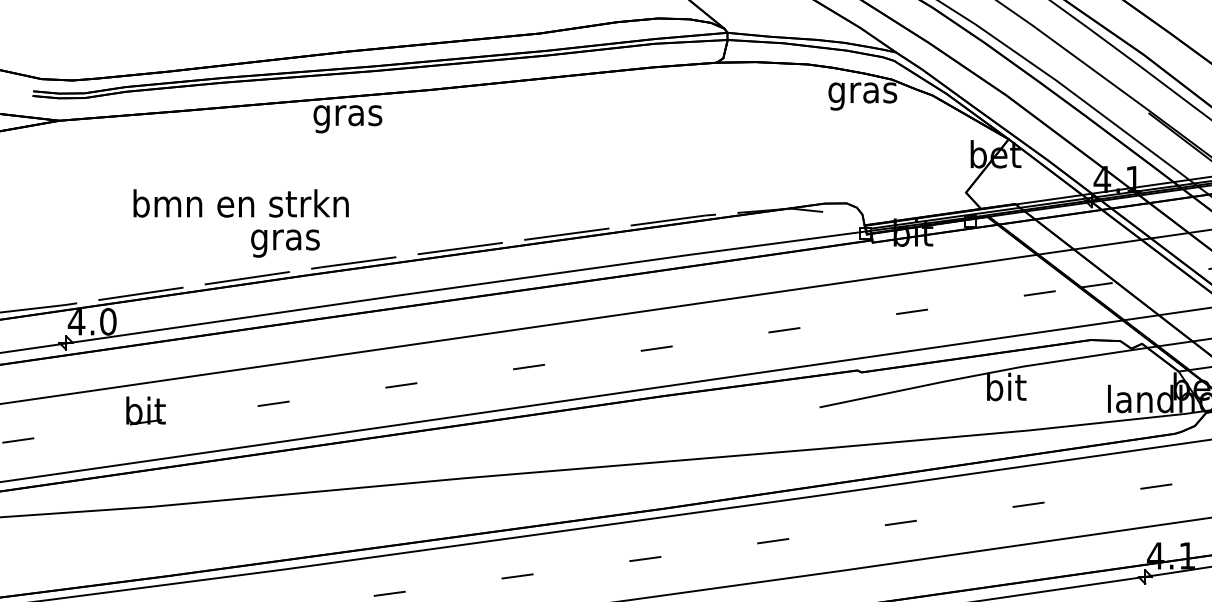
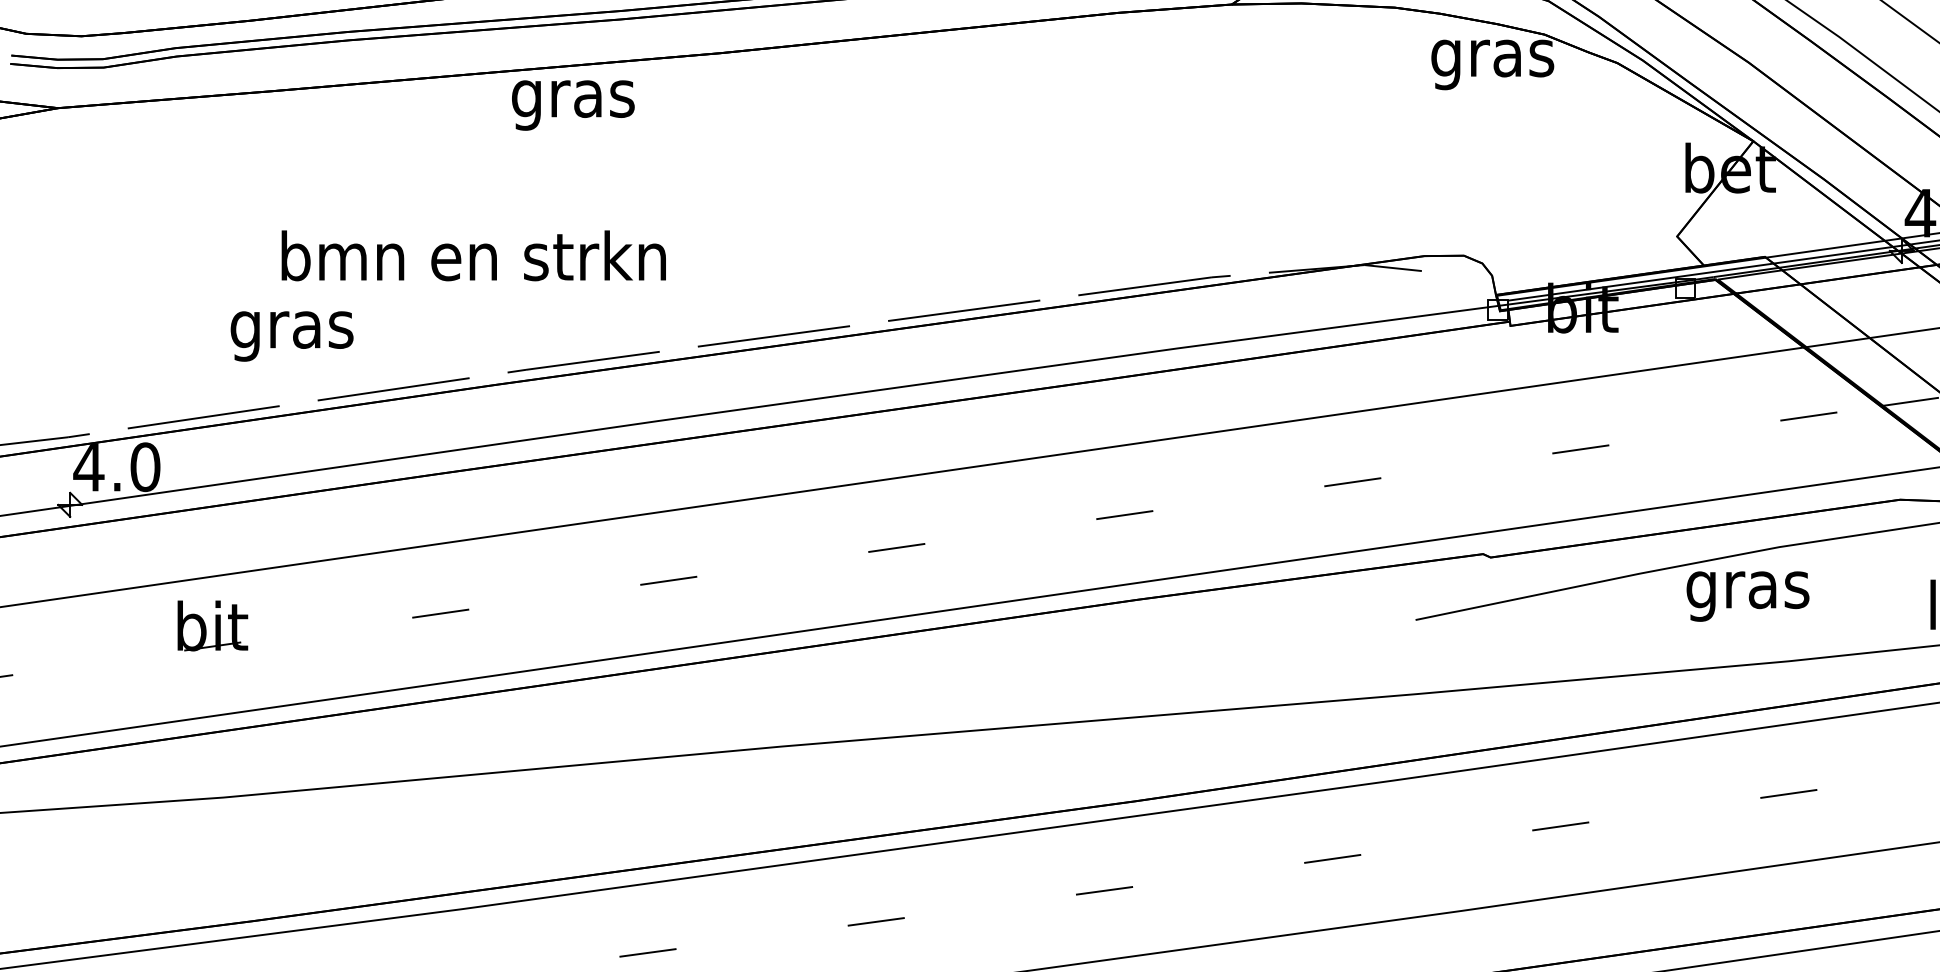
text: (240, 203) -> (472, 255), moved
text: (285, 243) -> (292, 336), moved
text: (1005, 390) -> (1747, 589), bit -> gras

